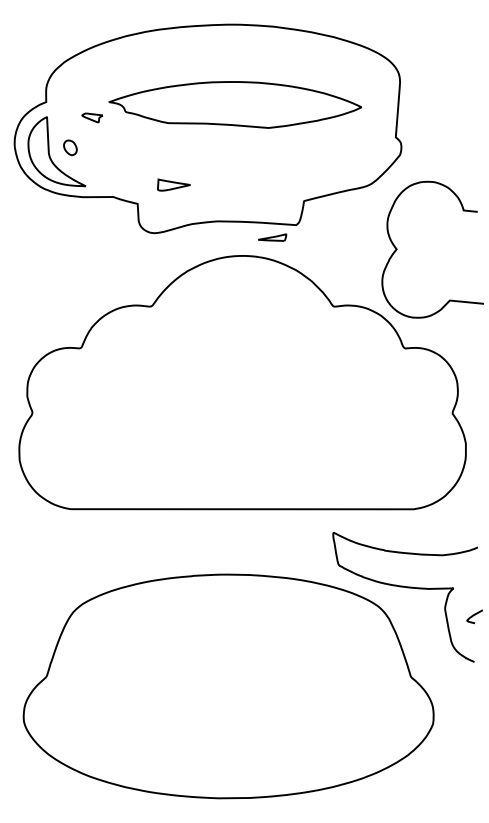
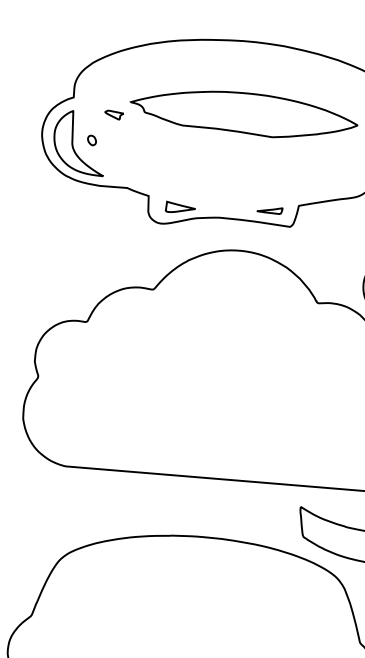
part: (69, 147) -> (91, 140), size x0.71
part: (173, 184) -> (180, 207), moved
part: (272, 237) -> (269, 210), moved

